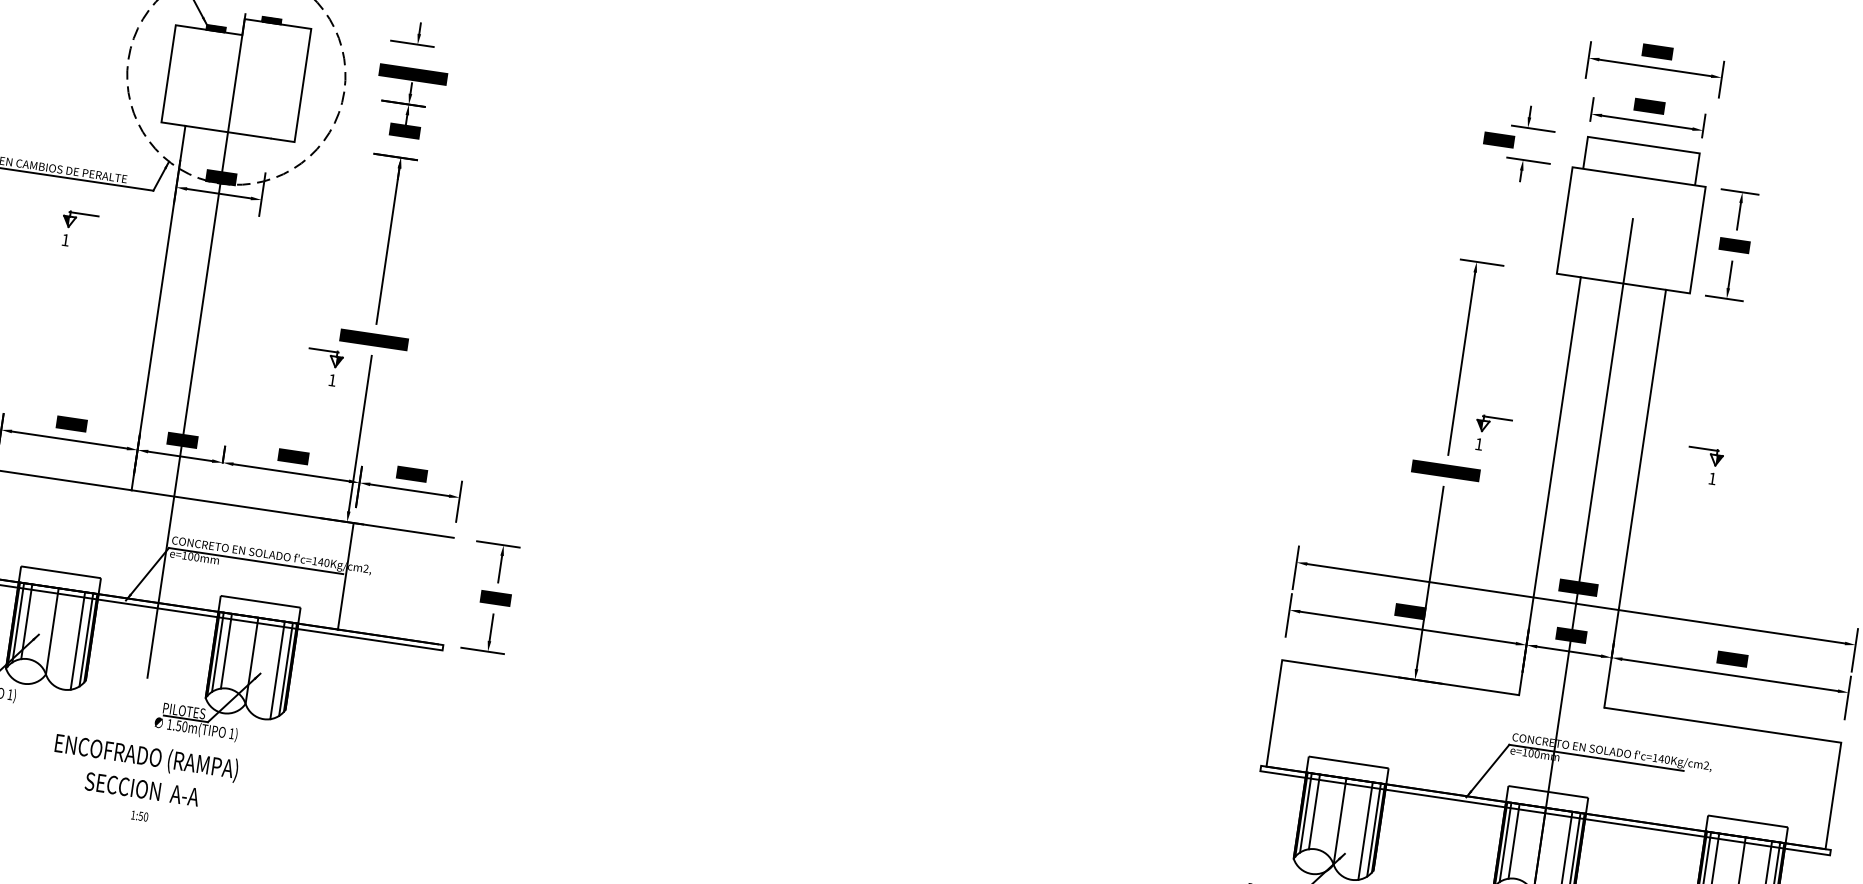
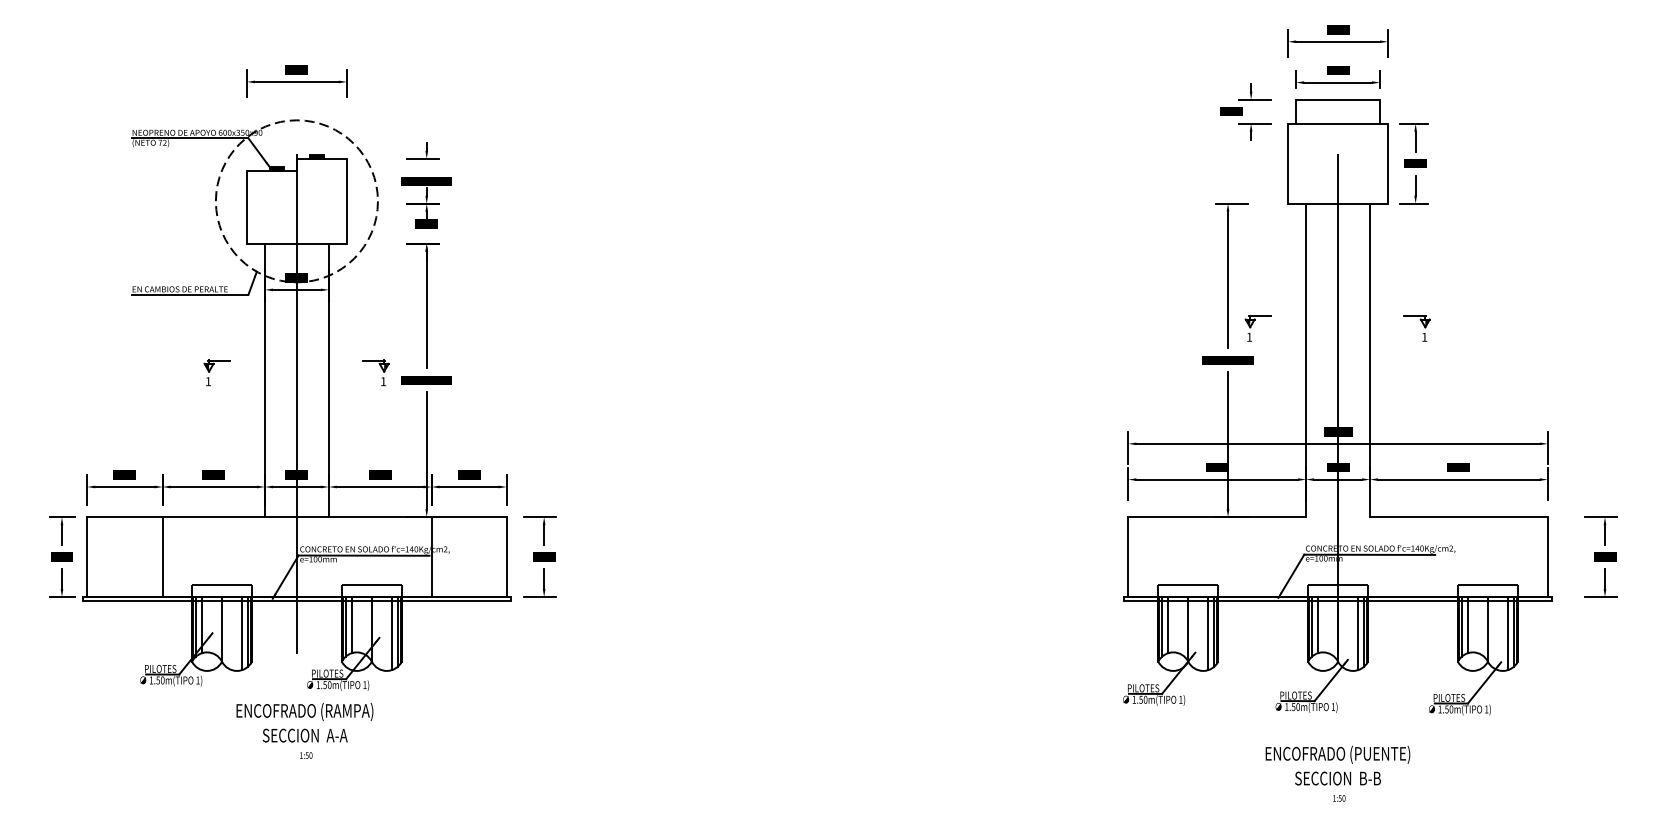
part: (78, 229) -> (216, 372), moved
line: (243, 320) -> (328, 380), added
part: (332, 363) -> (381, 369), moved
line: (445, 591) -> (506, 557), added

